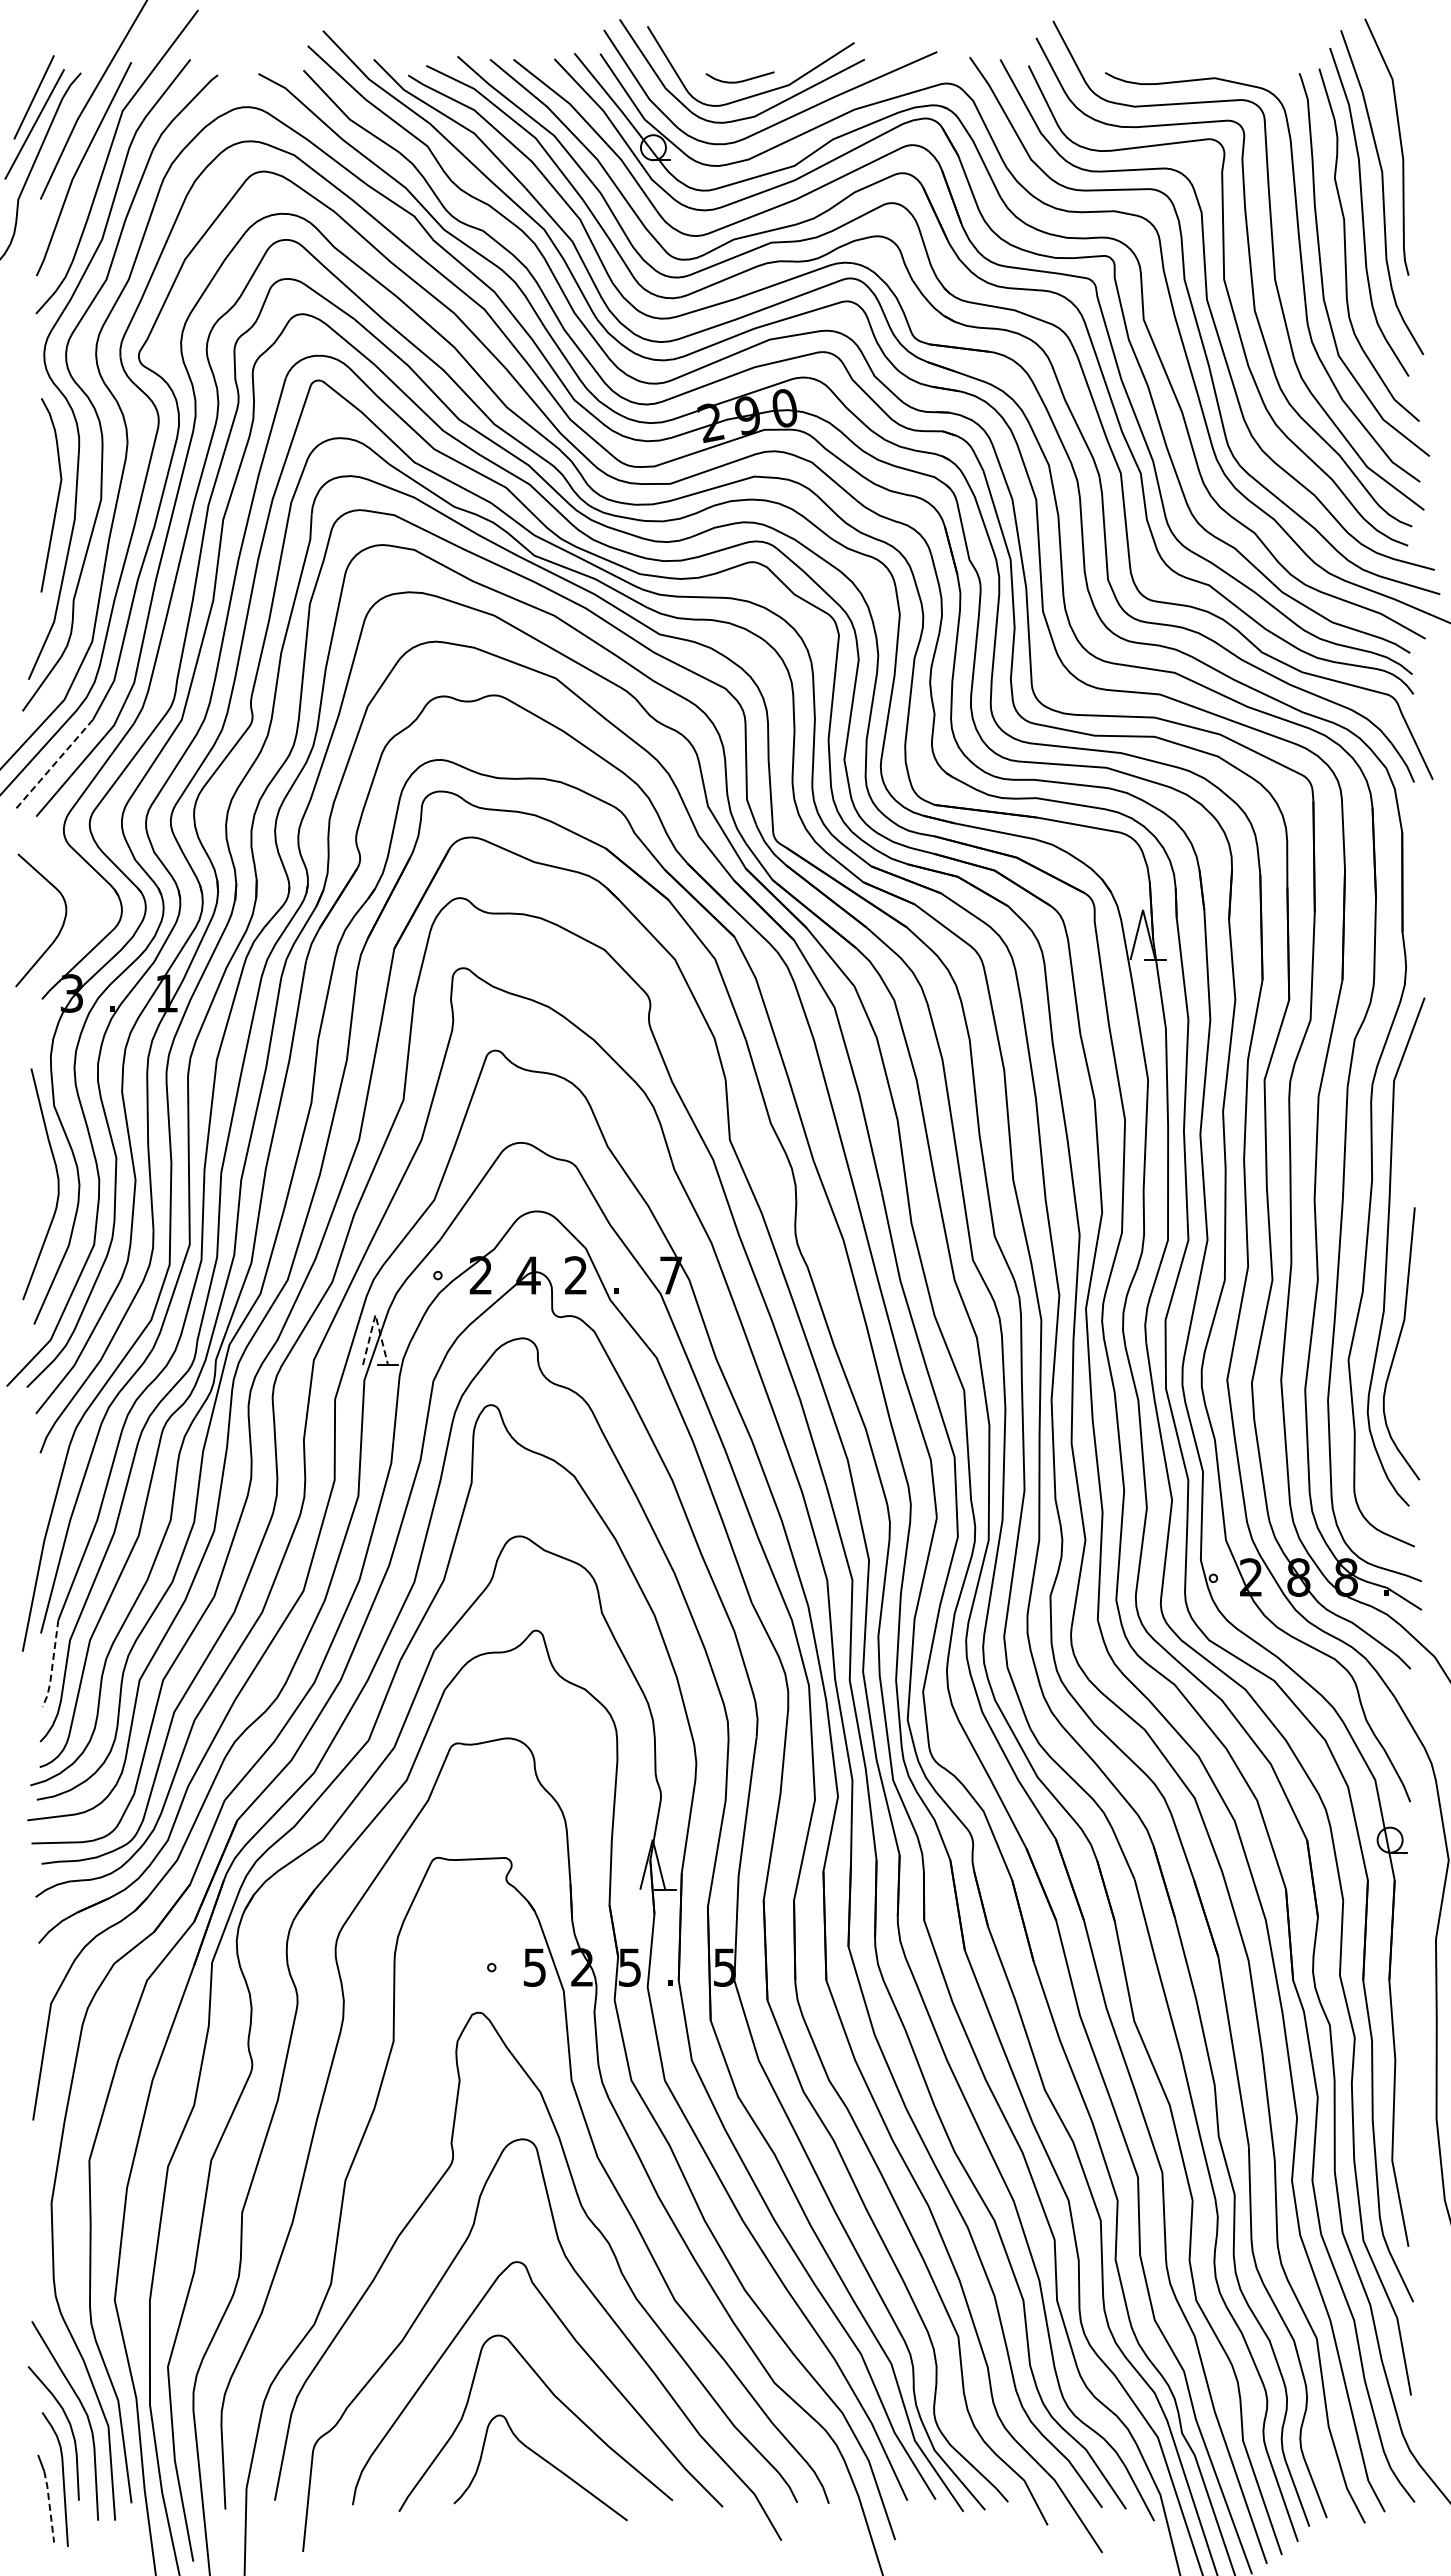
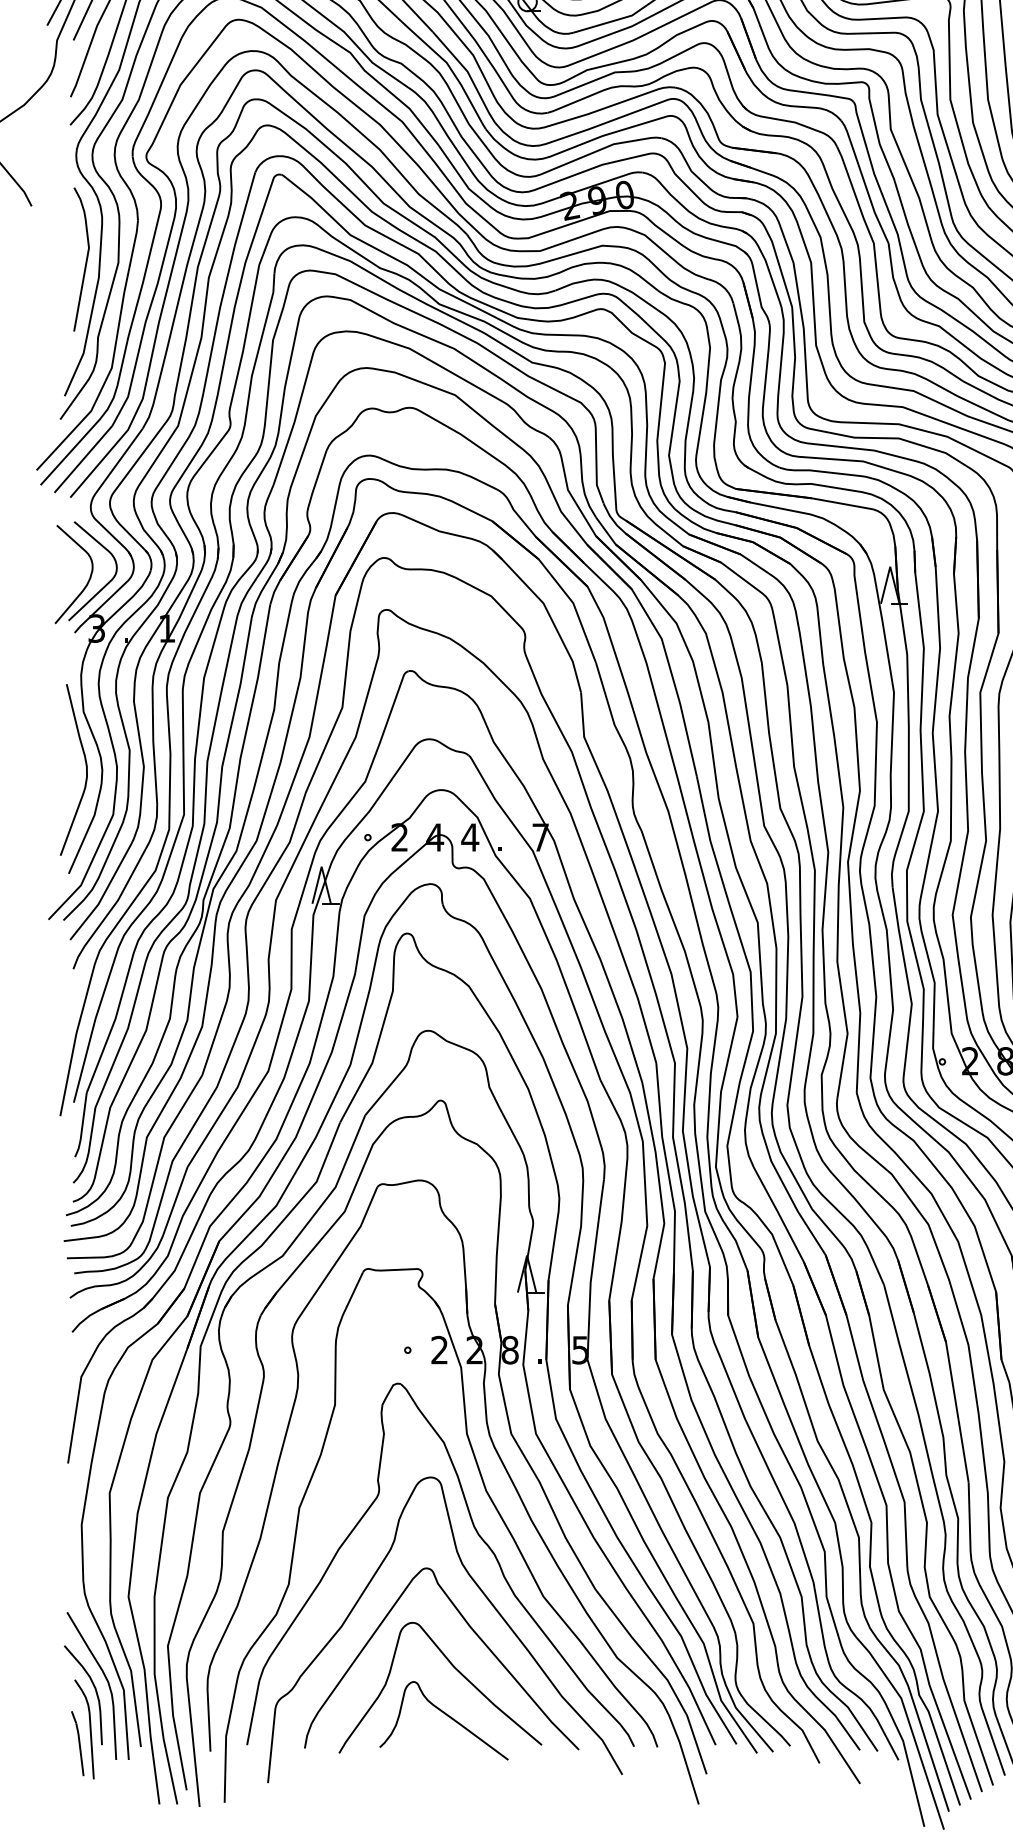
line: (53, 764) -> (83, 458), dashed -> solid
curve: (84, 933) -> (106, 584), added
text: (575, 1275) -> (469, 837), 2 -> 4
line: (375, 1314) -> (321, 866), dashed -> solid
line: (52, 1665) -> (82, 1126), dashed -> solid
text: (534, 1967) -> (439, 1350), 5 -> 2
text: (629, 1967) -> (509, 1350), 5 -> 8
line: (49, 2506) -> (80, 1749), dashed -> solid

